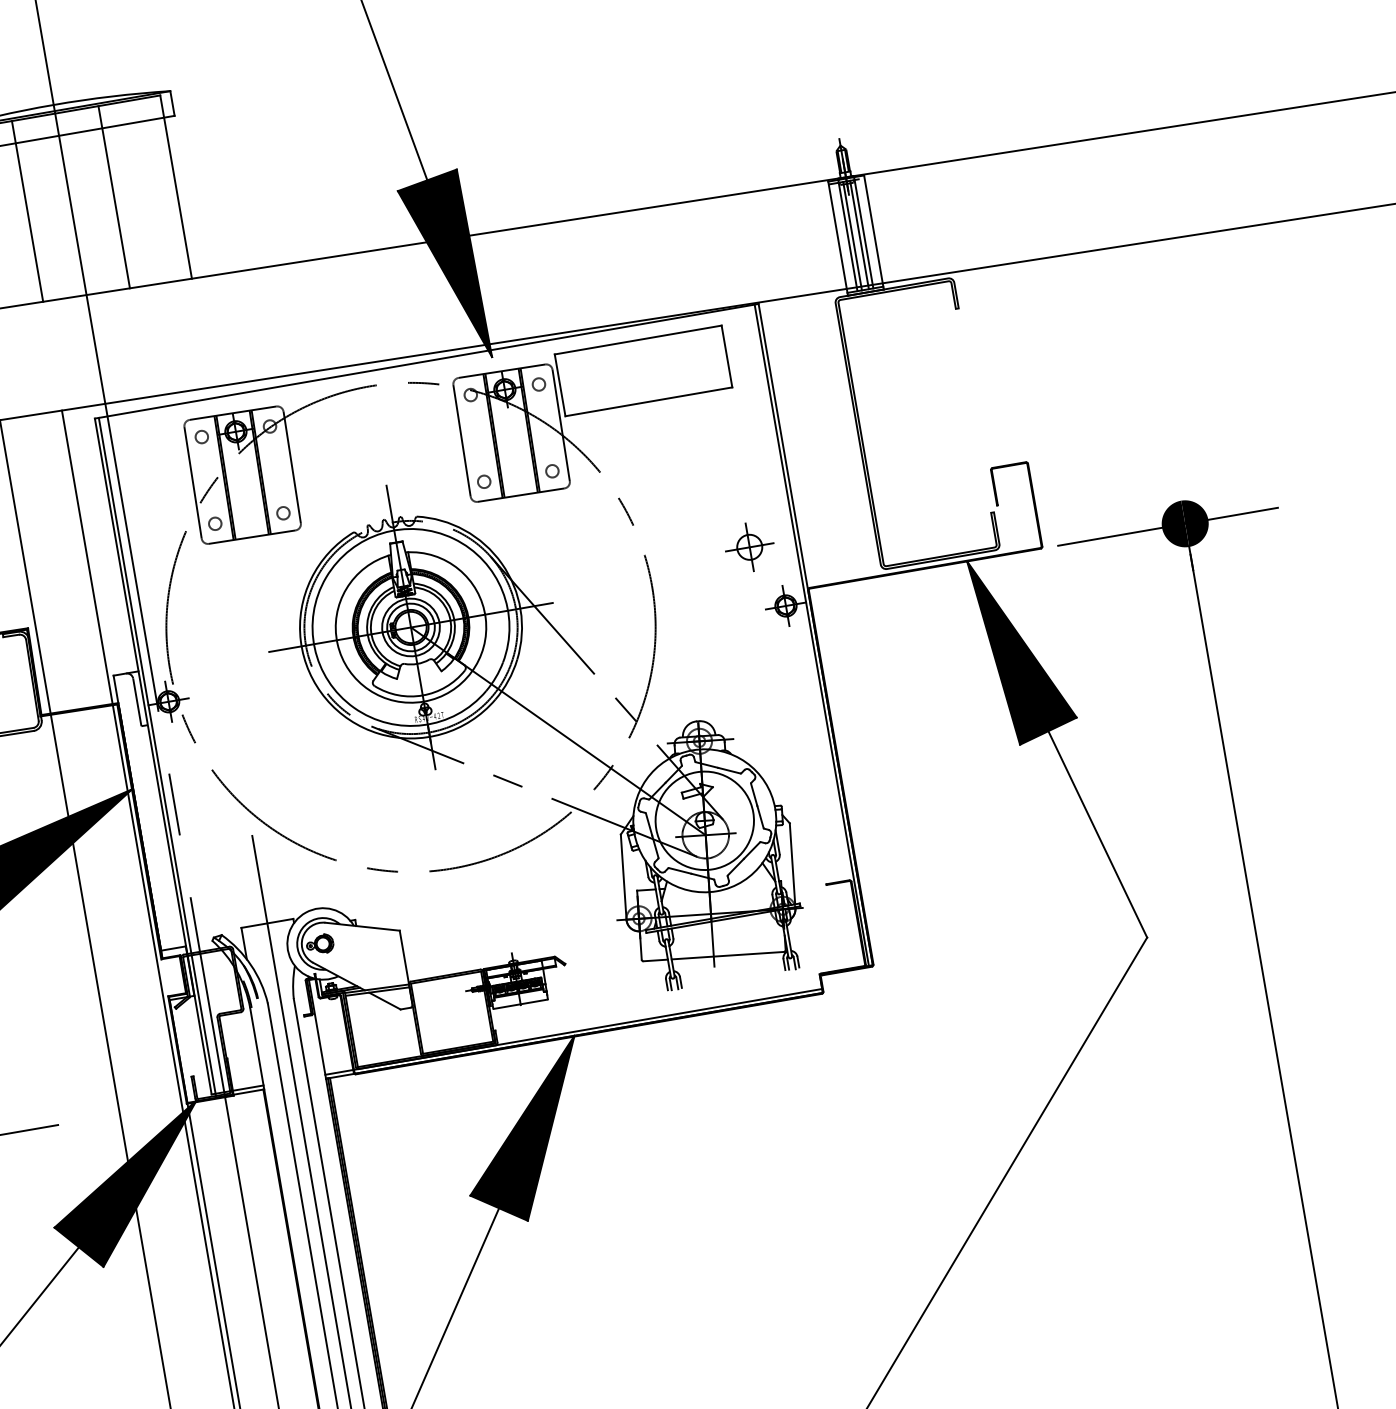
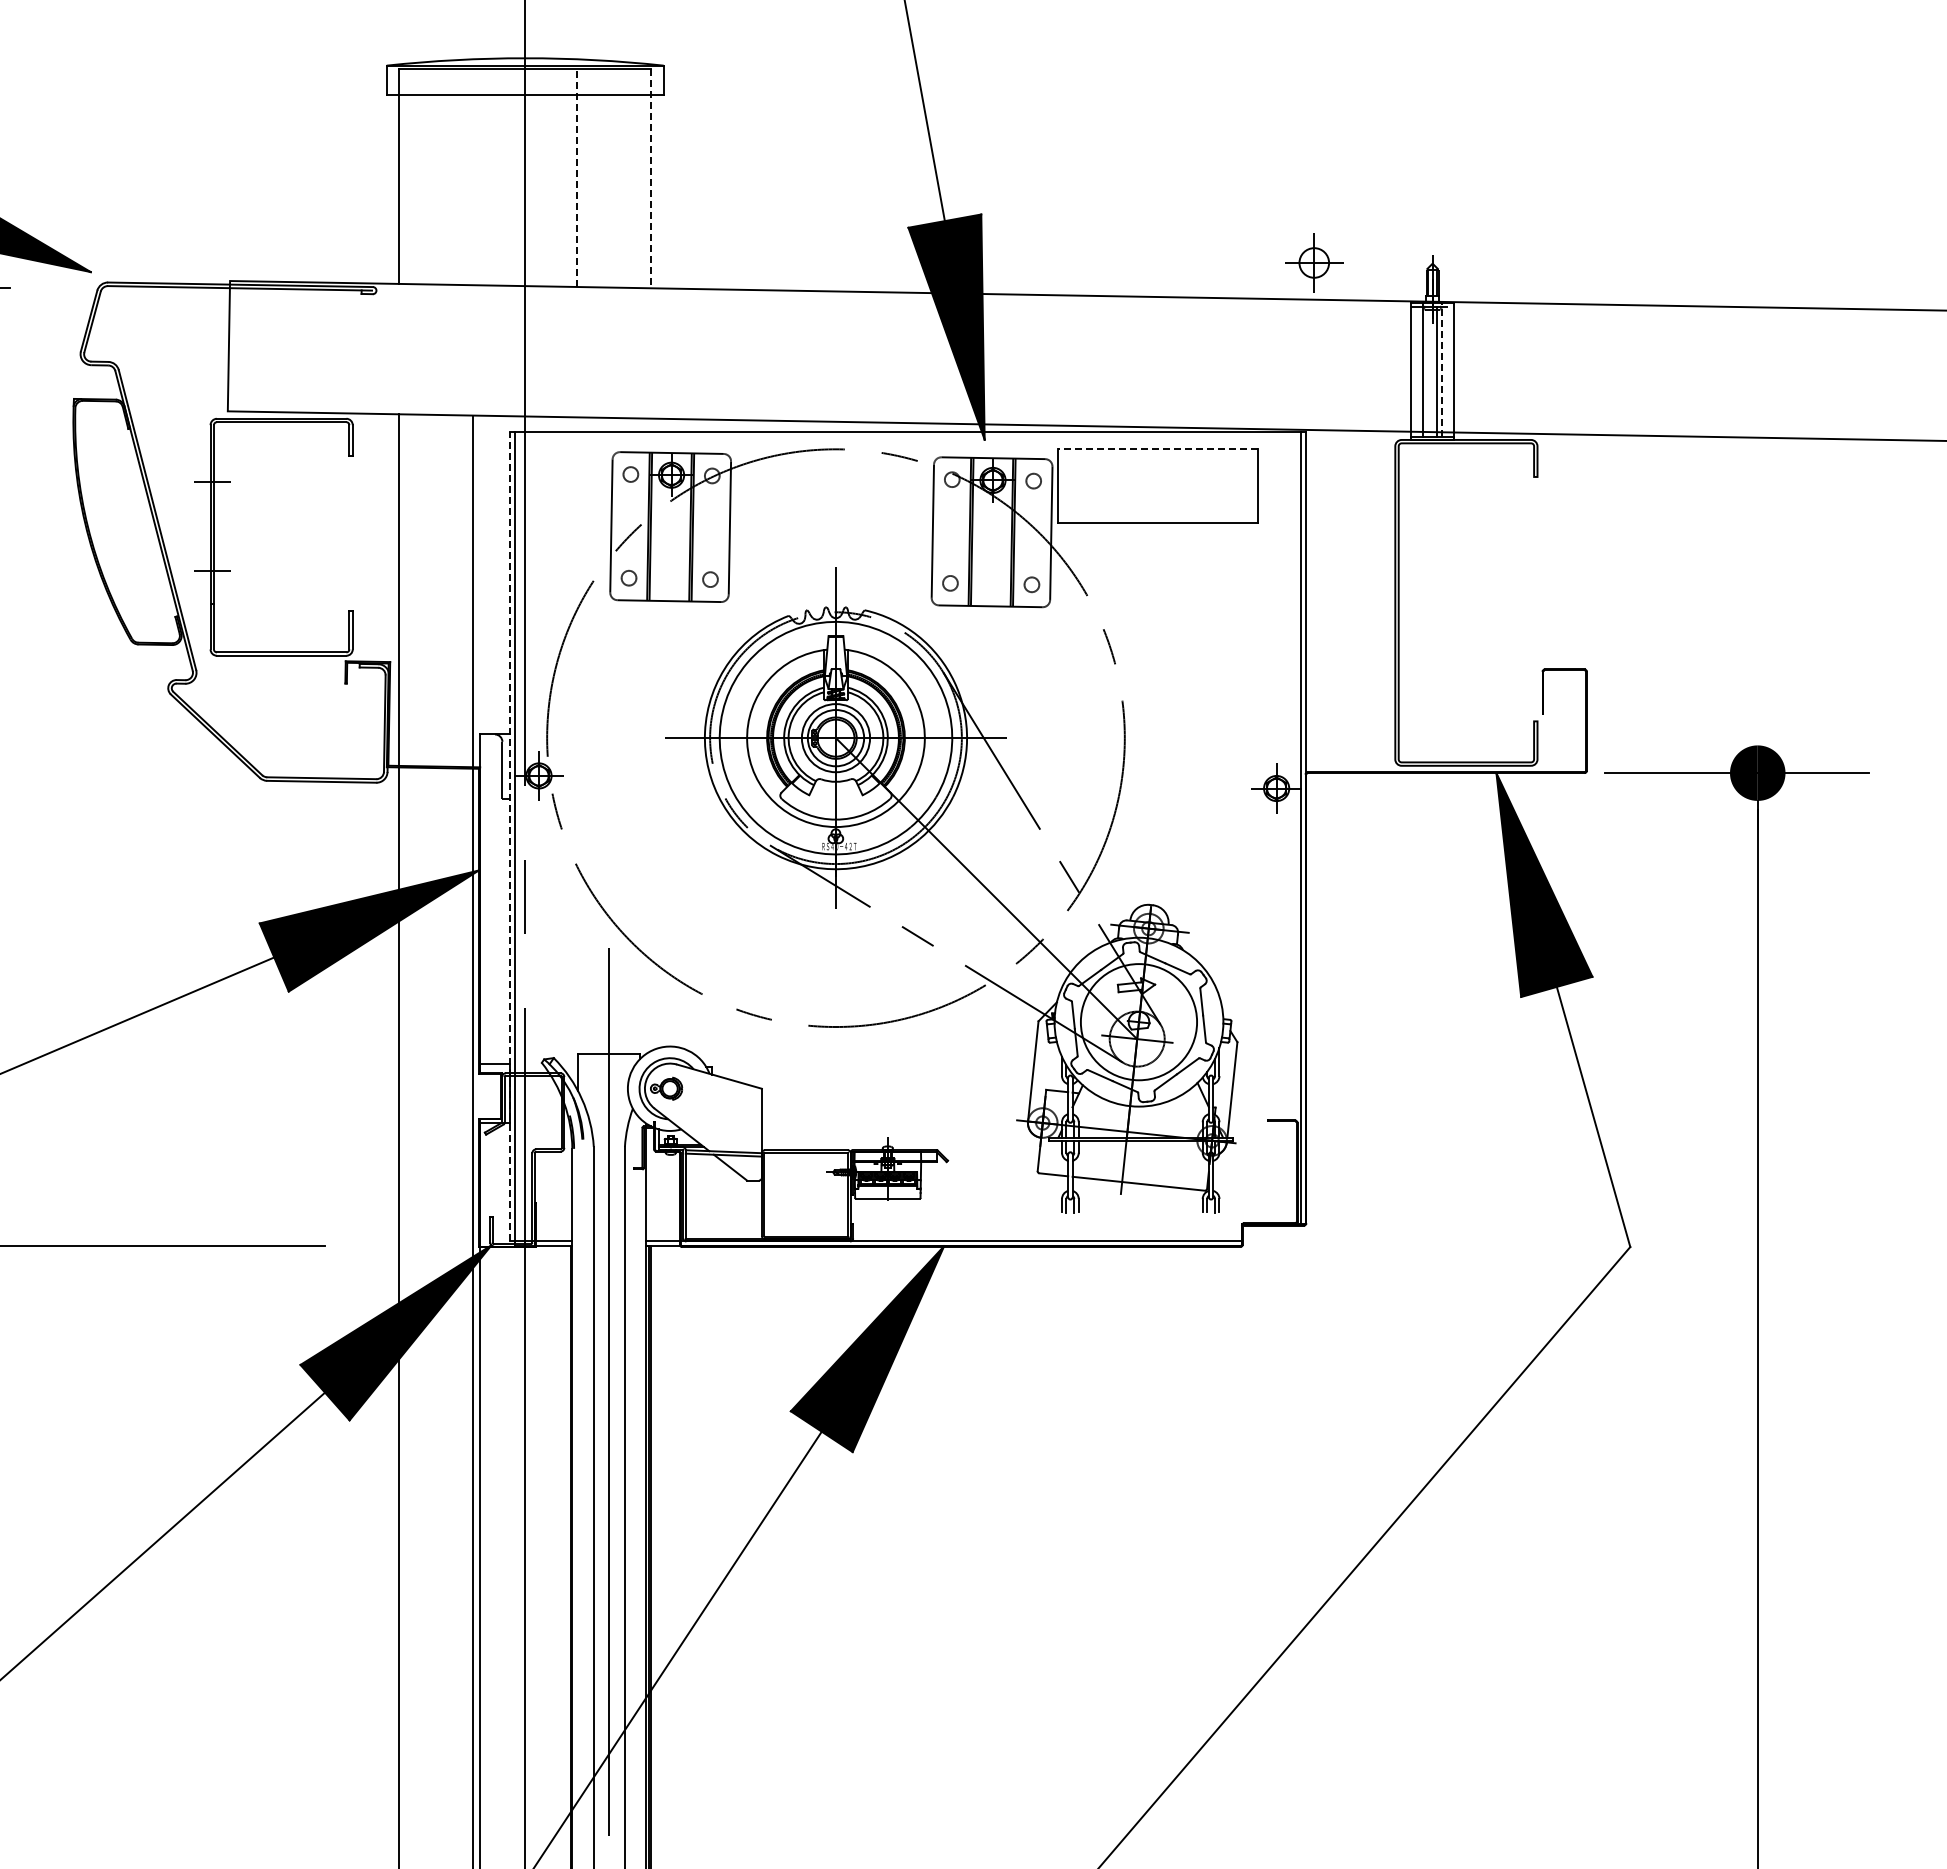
line: (176, 187) -> (651, 178), solid -> dashed
line: (114, 196) -> (577, 177), solid -> dashed
line: (27, 211) -> (473, 176), removed
line: (863, 232) -> (1442, 369), solid -> dashed
line: (852, 236) -> (1428, 371), removed
line: (638, 340) -> (1158, 449), solid -> dashed
part: (749, 546) -> (1314, 262), moved
line: (153, 756) -> (510, 836), solid -> dashed

